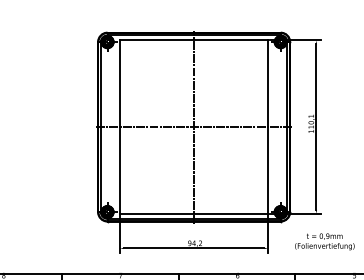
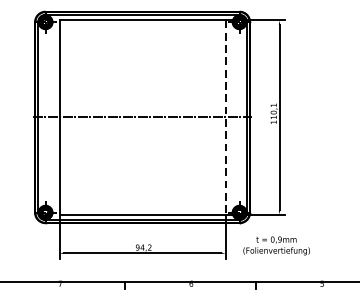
line: (194, 126) -> (143, 116), removed
line: (268, 127) -> (225, 117), solid -> dashed
text: (324, 241) -> (276, 245), moved

